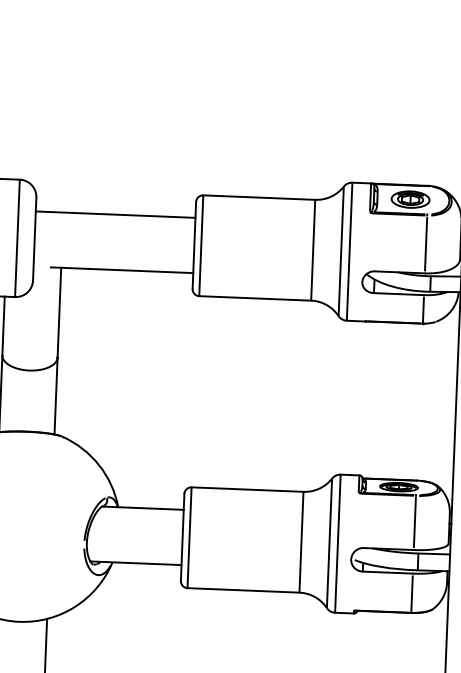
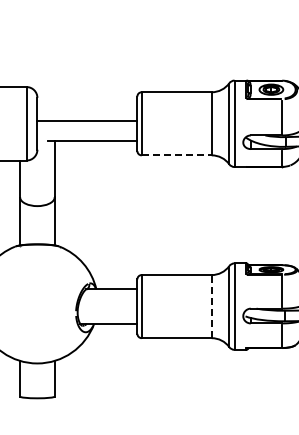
line: (115, 214) -> (87, 120), moved
line: (256, 298) -> (177, 155), solid -> dashed
line: (301, 542) -> (211, 306), solid -> dashed

